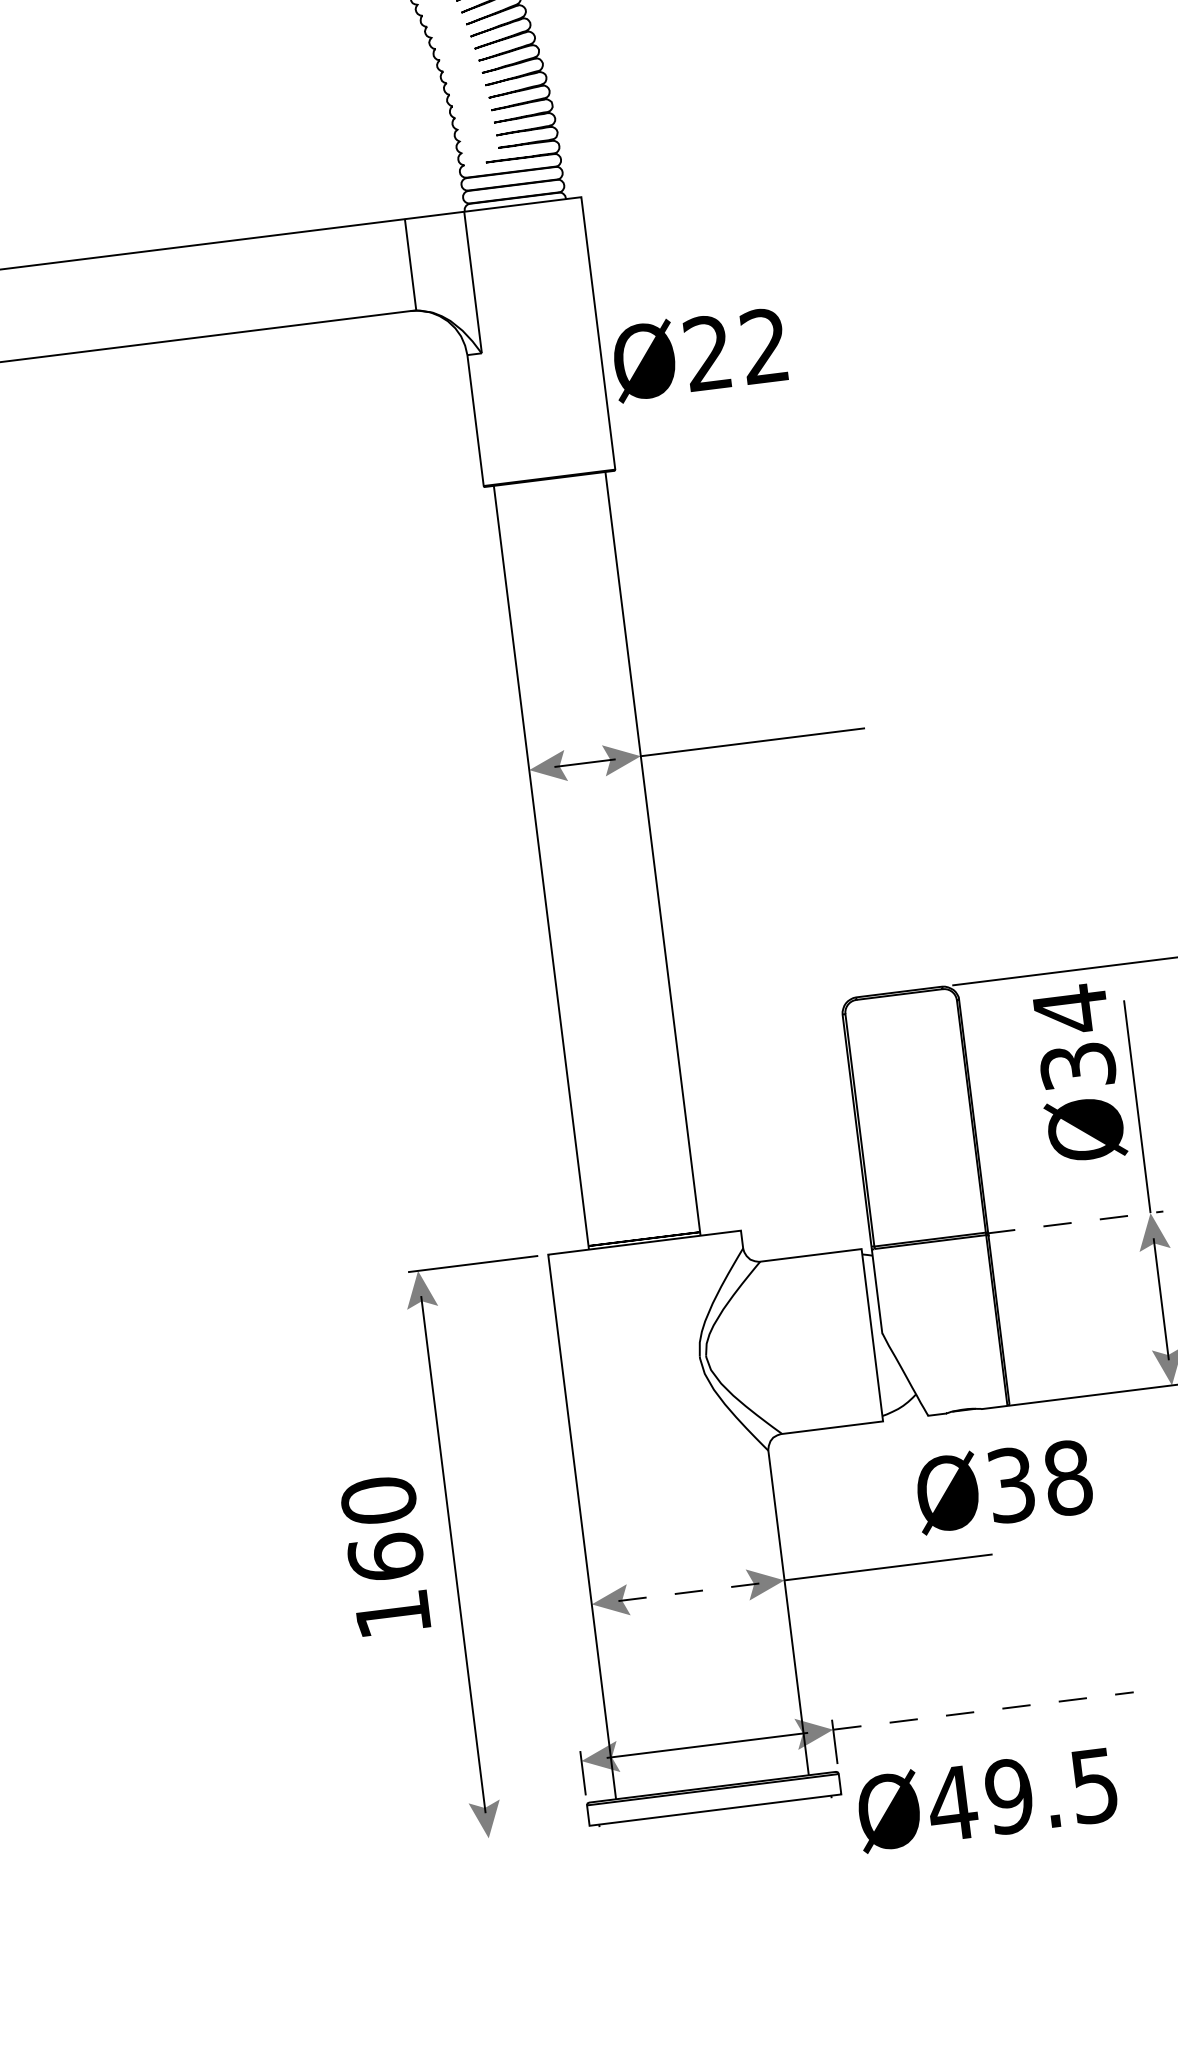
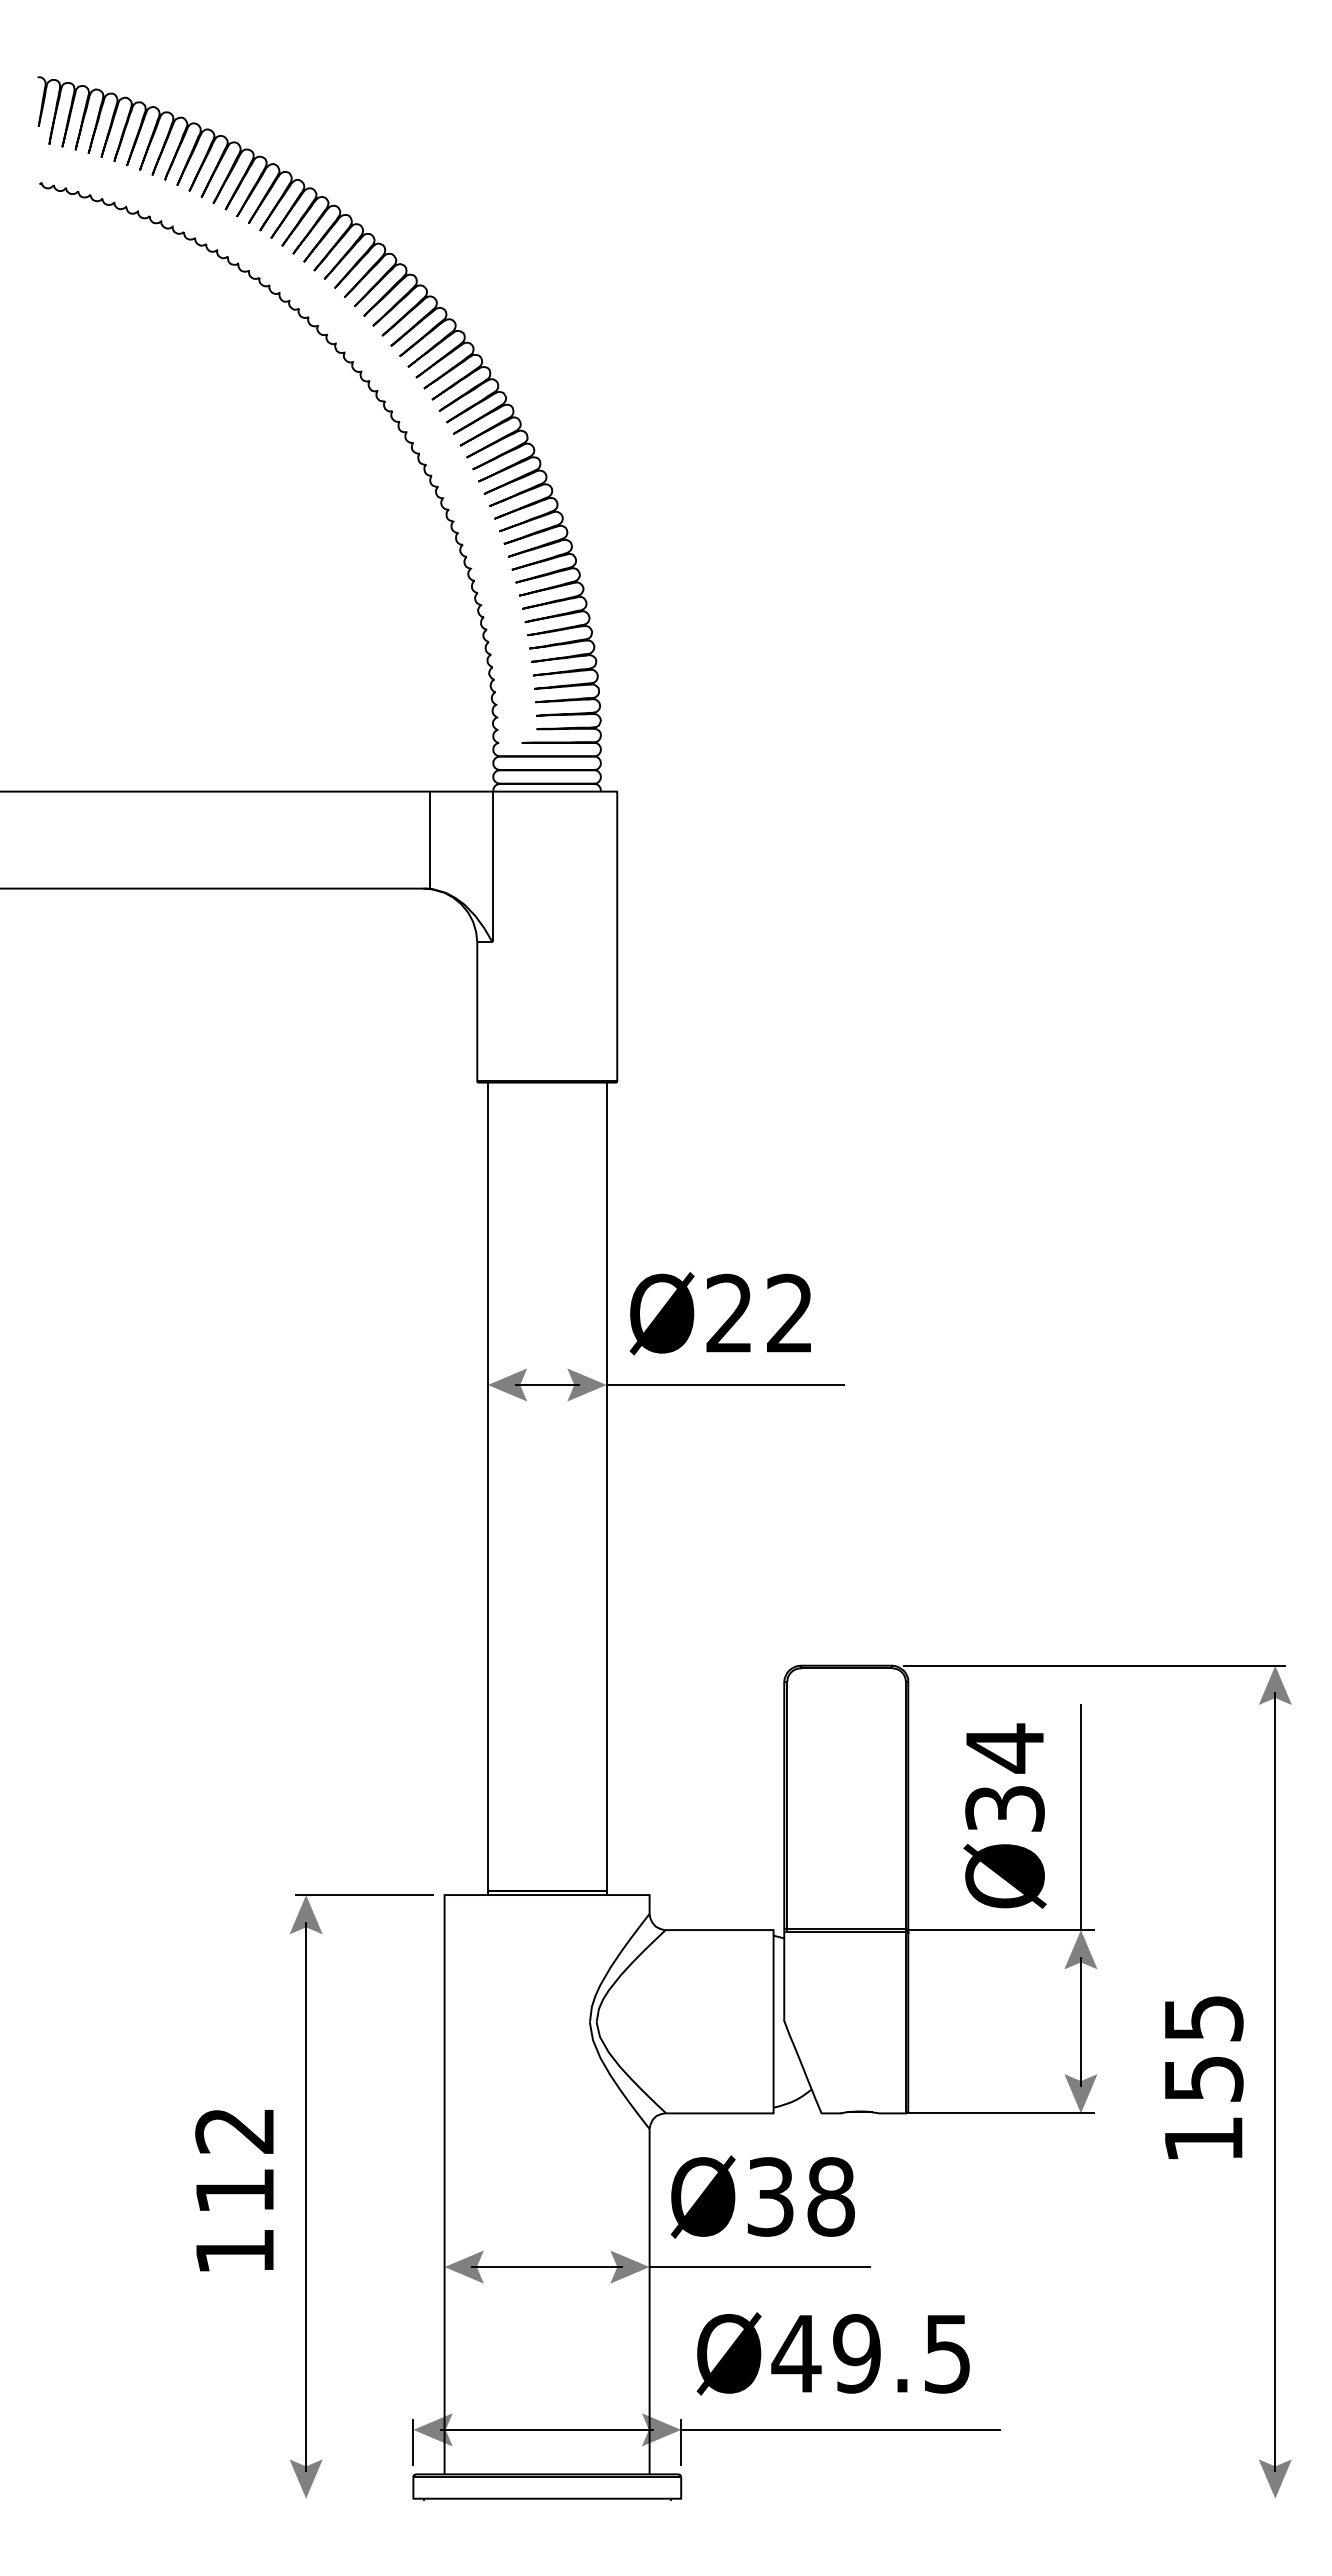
text: (698, 354) -> (719, 1313), moved
text: (1078, 1072) -> (1004, 1815), moved
line: (1074, 1222) -> (1000, 1930), dashed -> solid
text: (1003, 1485) -> (762, 2196), moved
text: (381, 1528) -> (234, 2160), 160 -> 112
line: (688, 1592) -> (547, 2267), dashed -> solid
line: (983, 1710) -> (841, 2429), dashed -> solid
text: (986, 1799) -> (832, 2353), moved

